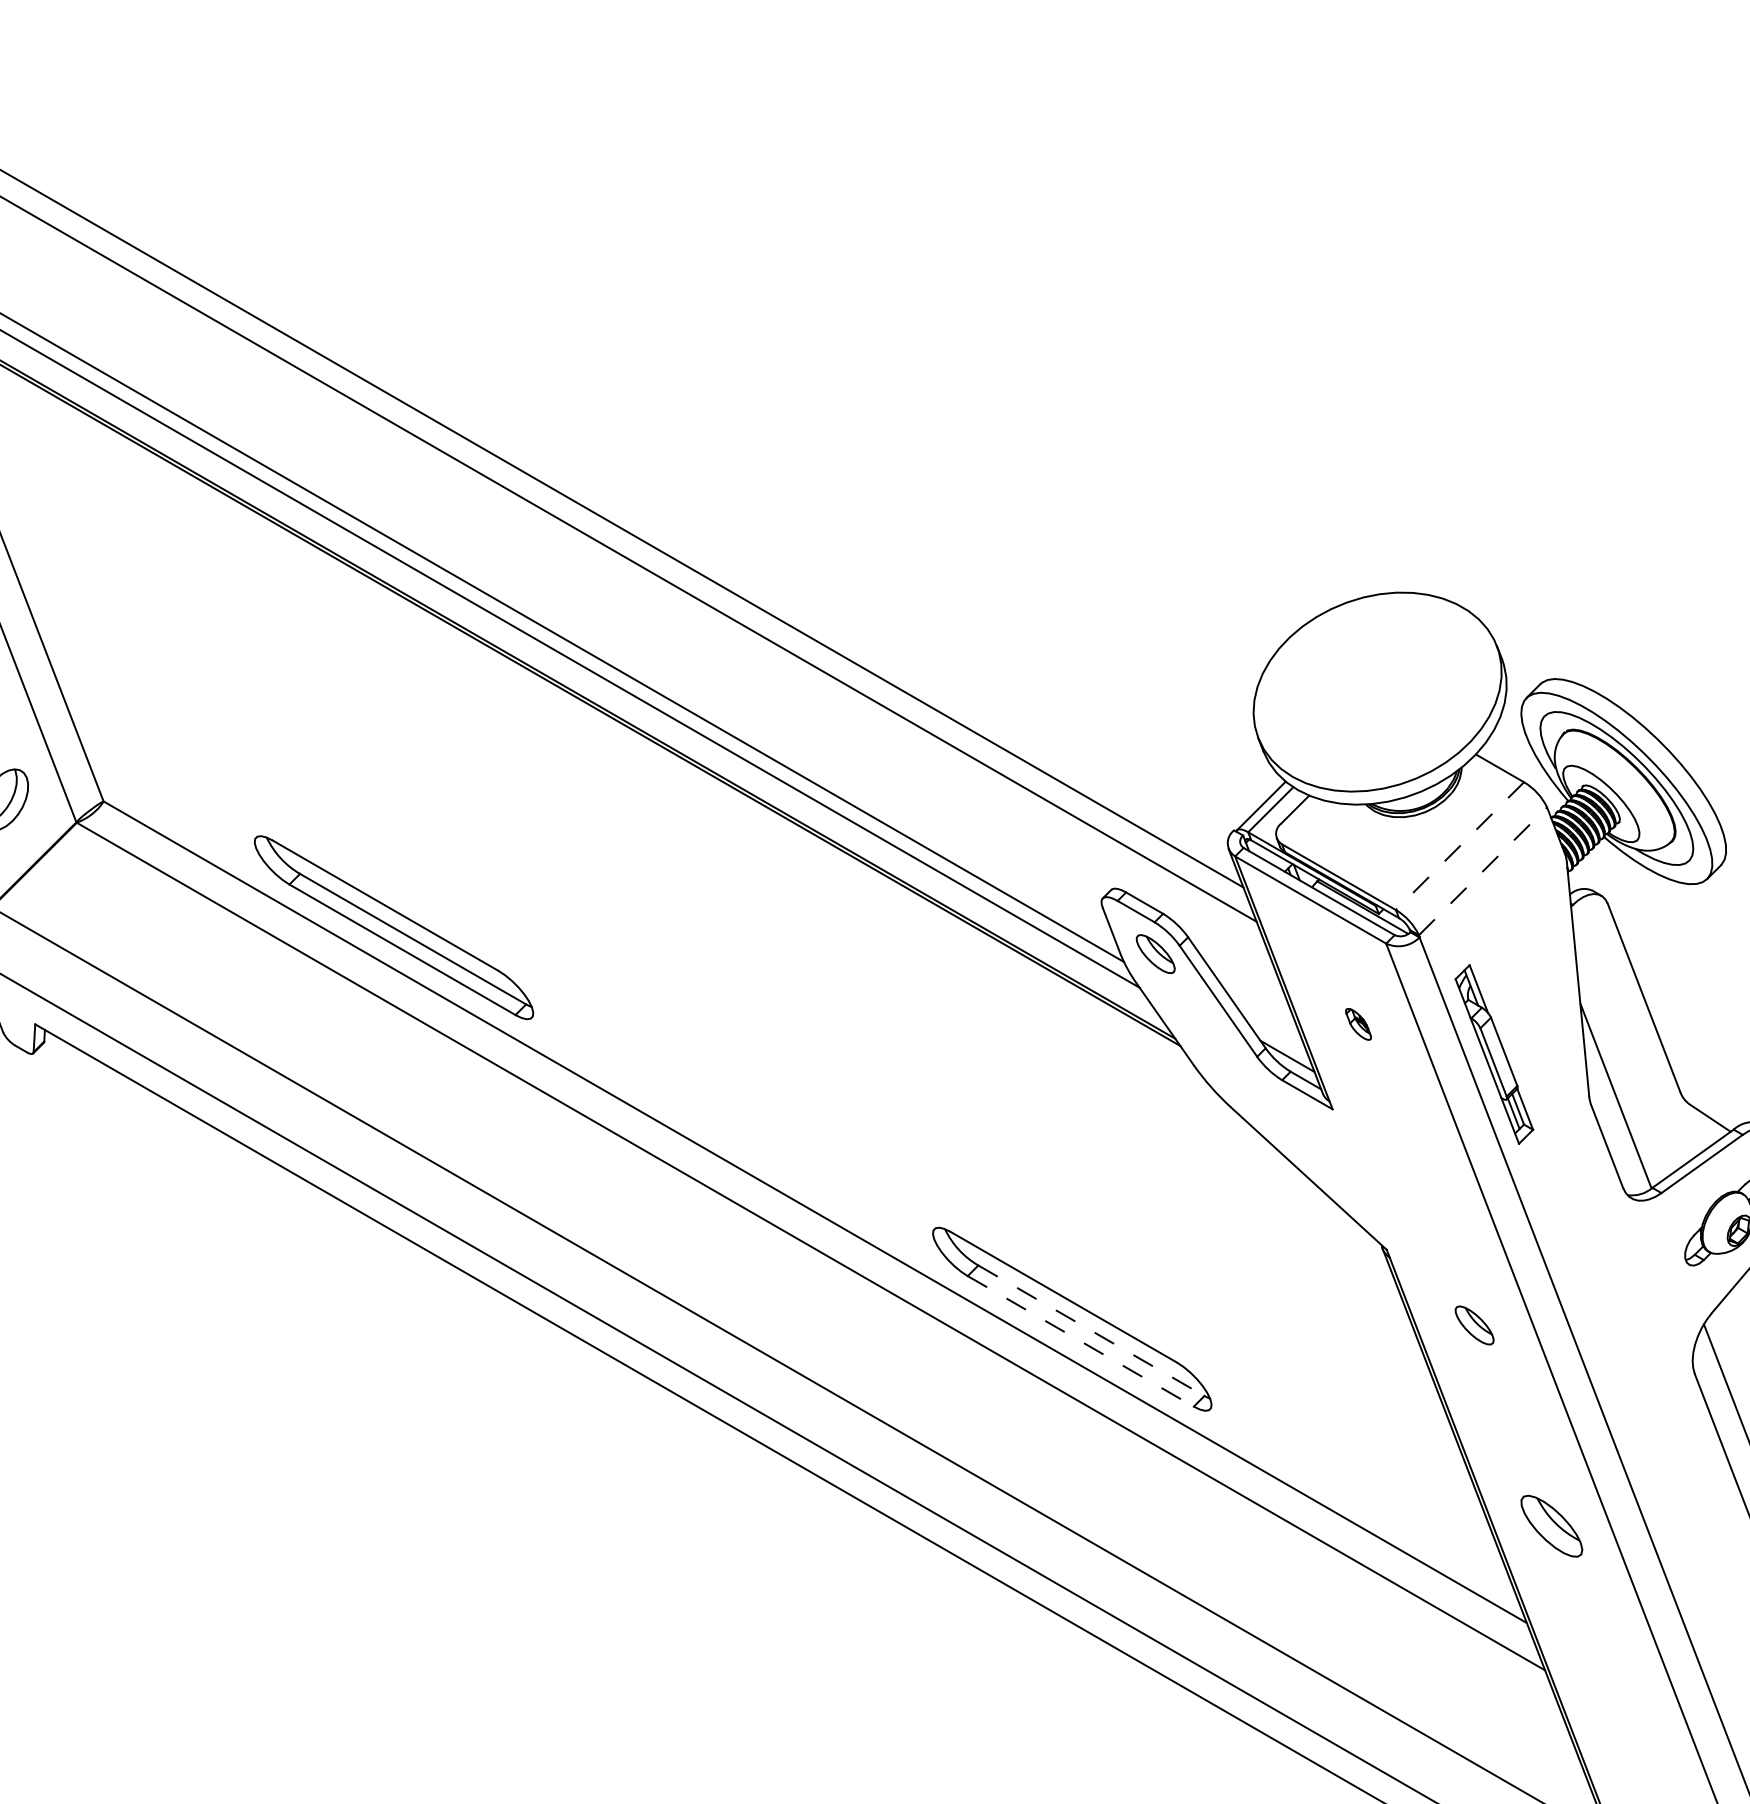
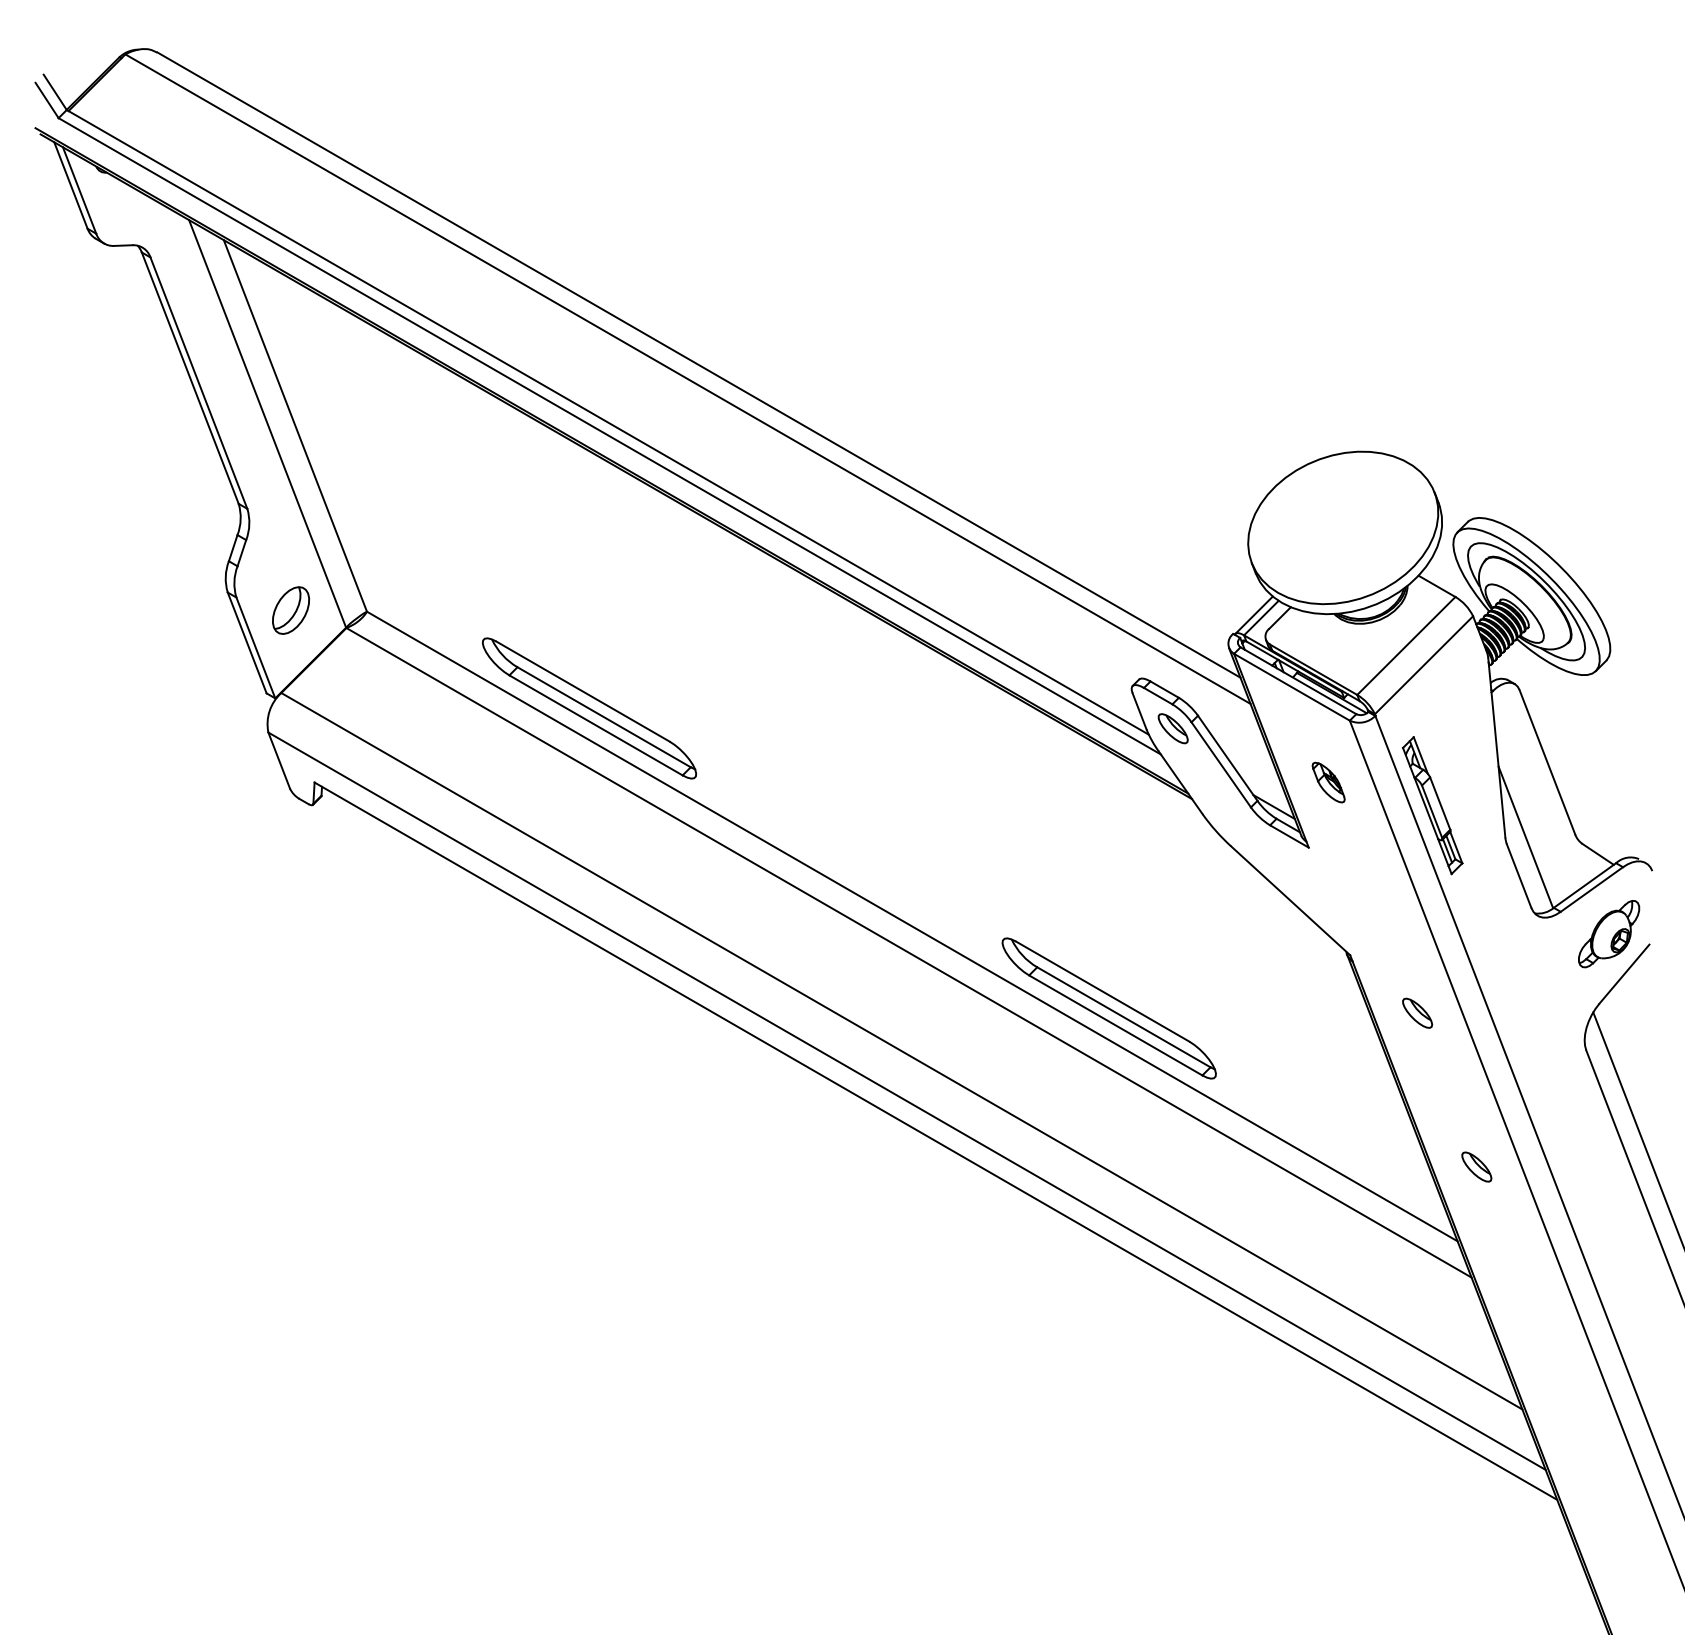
line: (1458, 846) -> (1405, 646), dashed -> solid
line: (1483, 870) -> (1424, 664), dashed -> solid
part: (1358, 1024) -> (1328, 782), size x1.67
line: (1092, 1330) -> (1124, 1017), dashed -> solid
line: (1081, 1341) -> (1116, 1025), dashed -> solid
part: (1551, 1525) -> (1476, 1166), size x0.62

